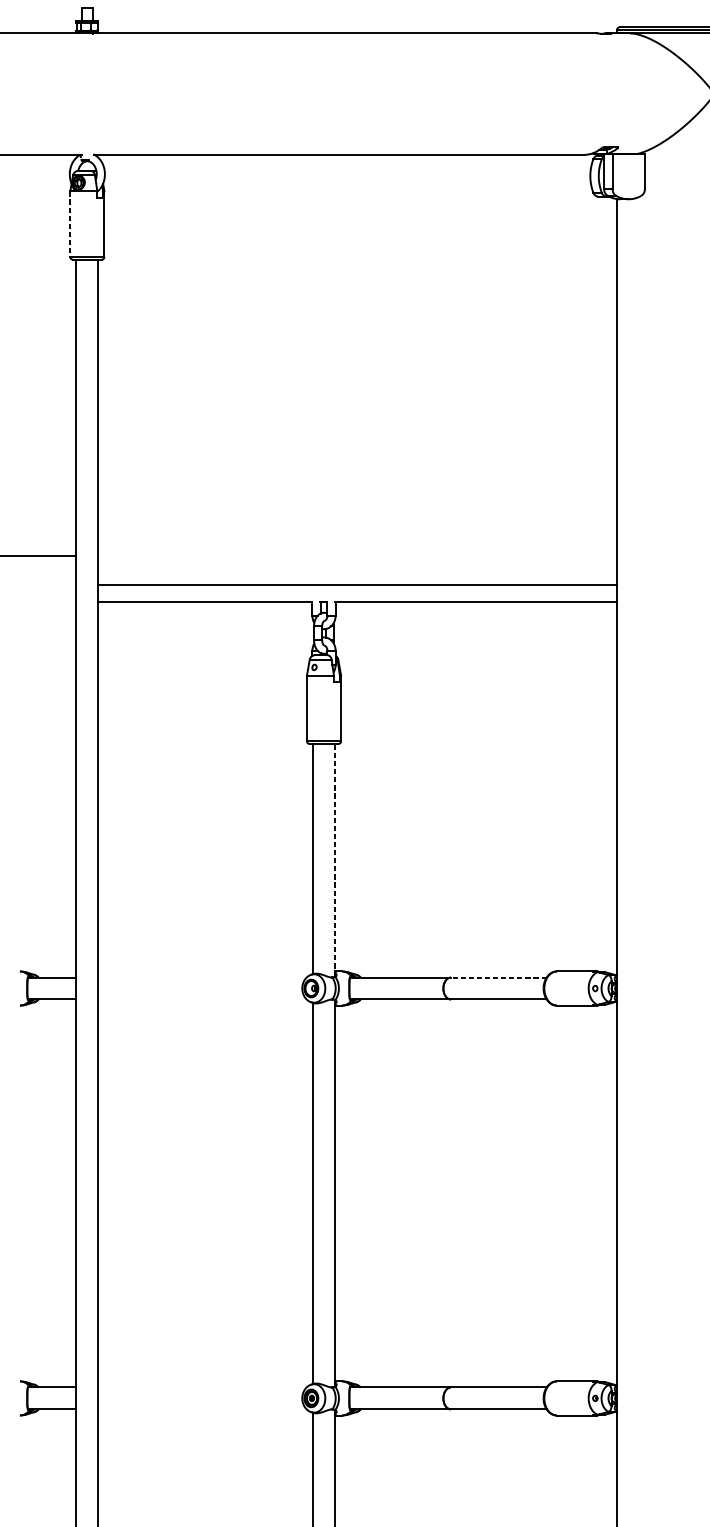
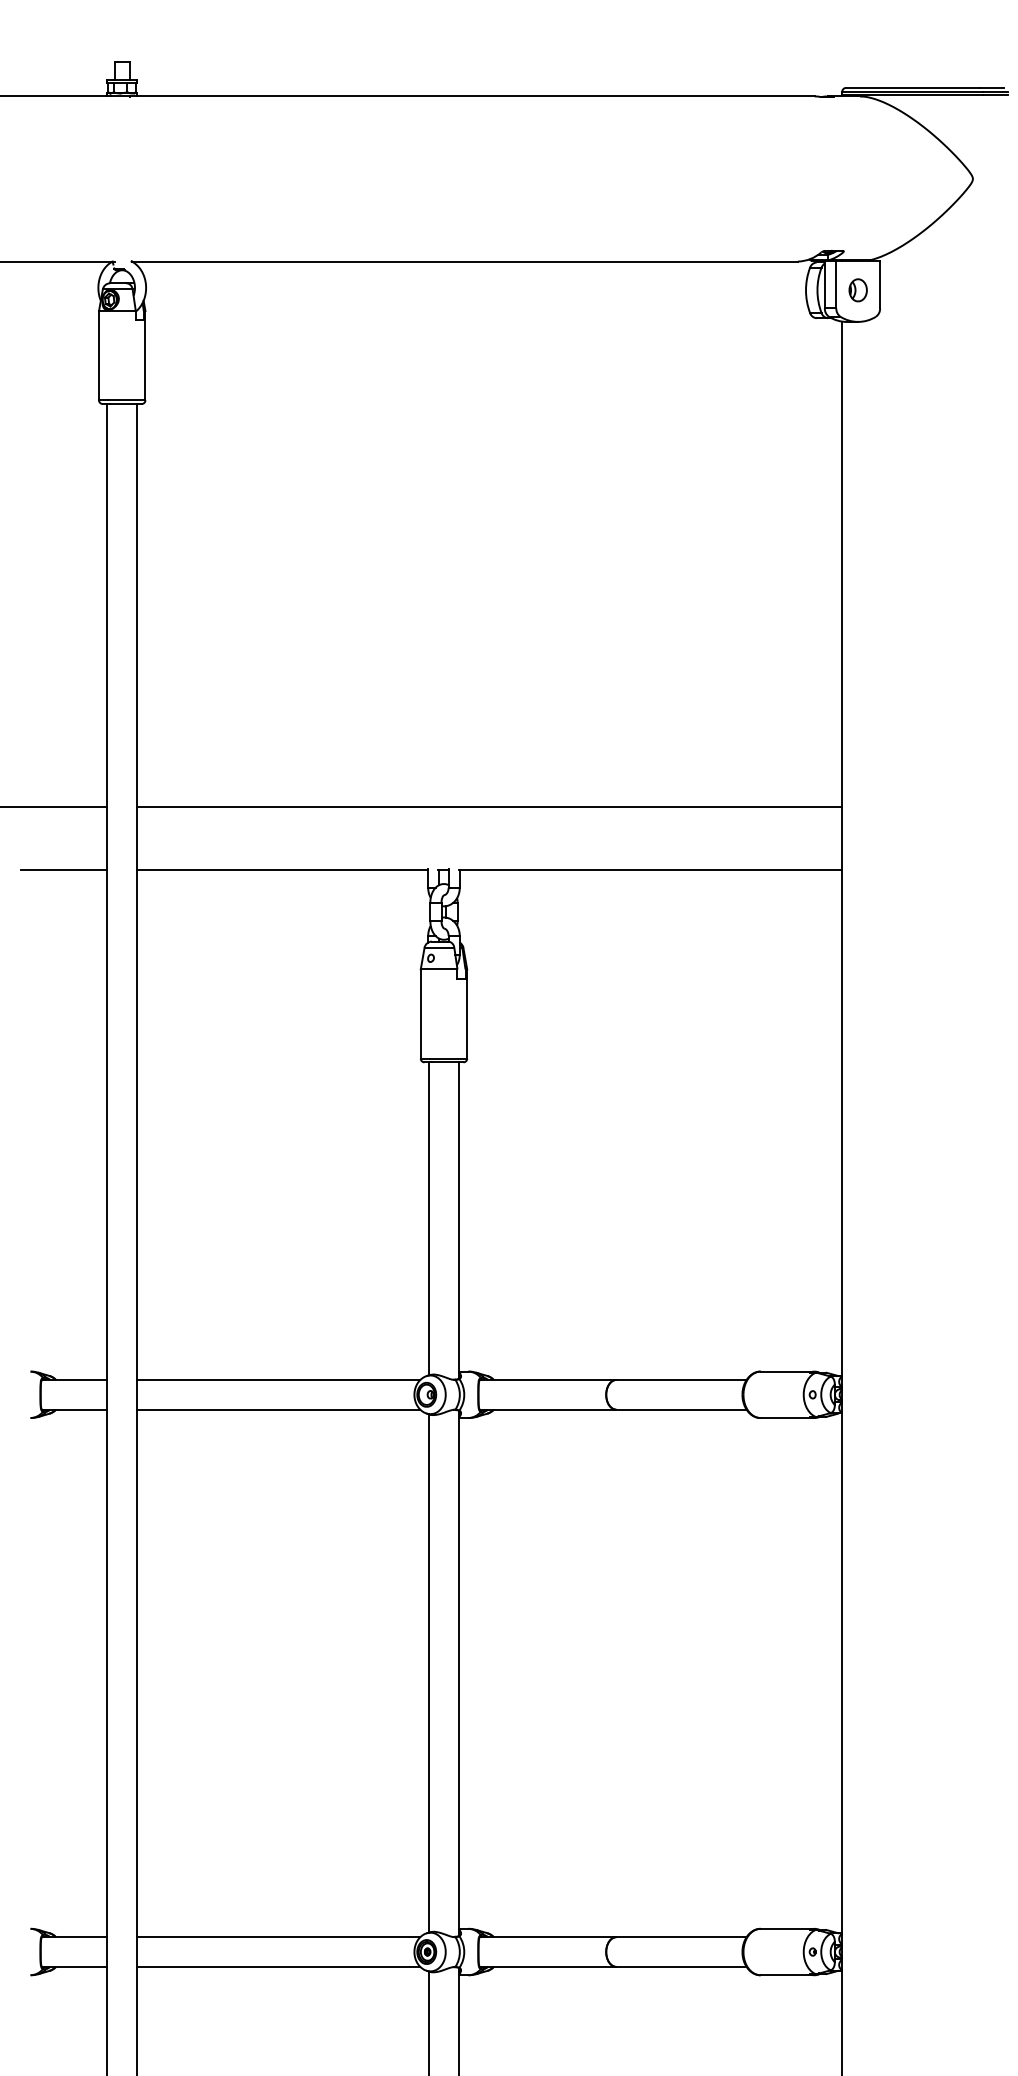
part: (628, 176) -> (857, 290), added
line: (70, 224) -> (99, 355), dashed -> solid
line: (357, 585) -> (489, 807), moved
line: (44, 602) -> (63, 869), added
line: (334, 860) -> (458, 1220), dashed -> solid
line: (202, 977) -> (278, 1379), added
line: (498, 977) -> (681, 1379), dashed -> solid
line: (202, 999) -> (278, 1409), added
line: (202, 1387) -> (278, 1937), added
line: (202, 1409) -> (278, 1966), added

